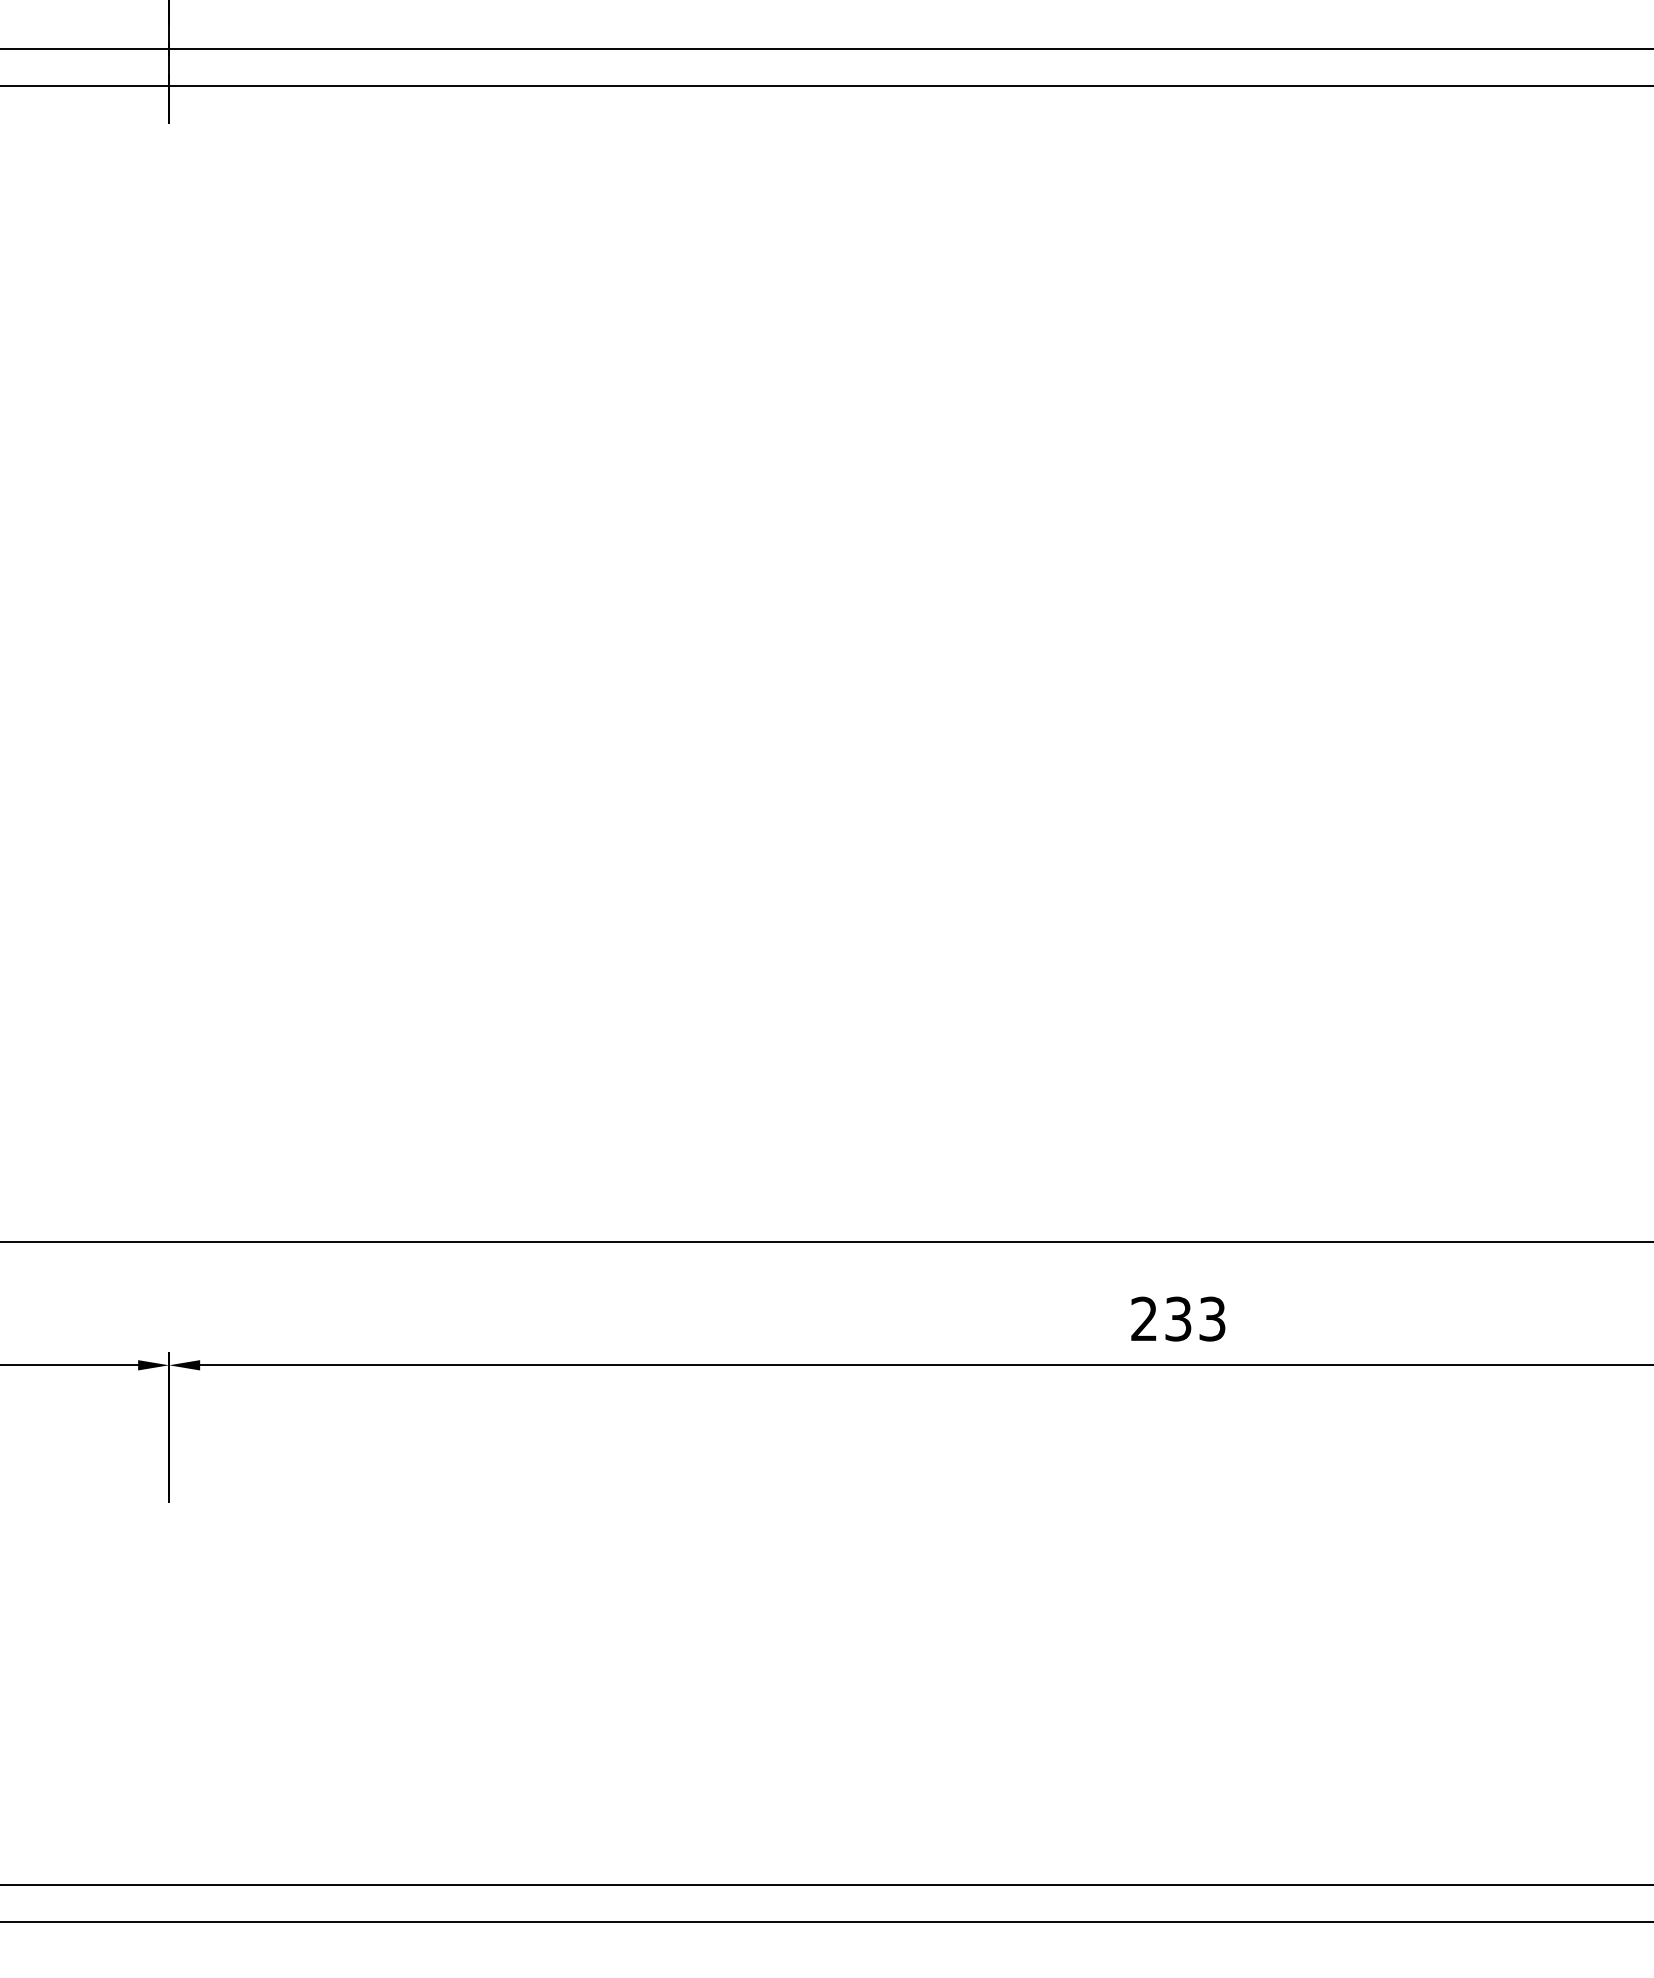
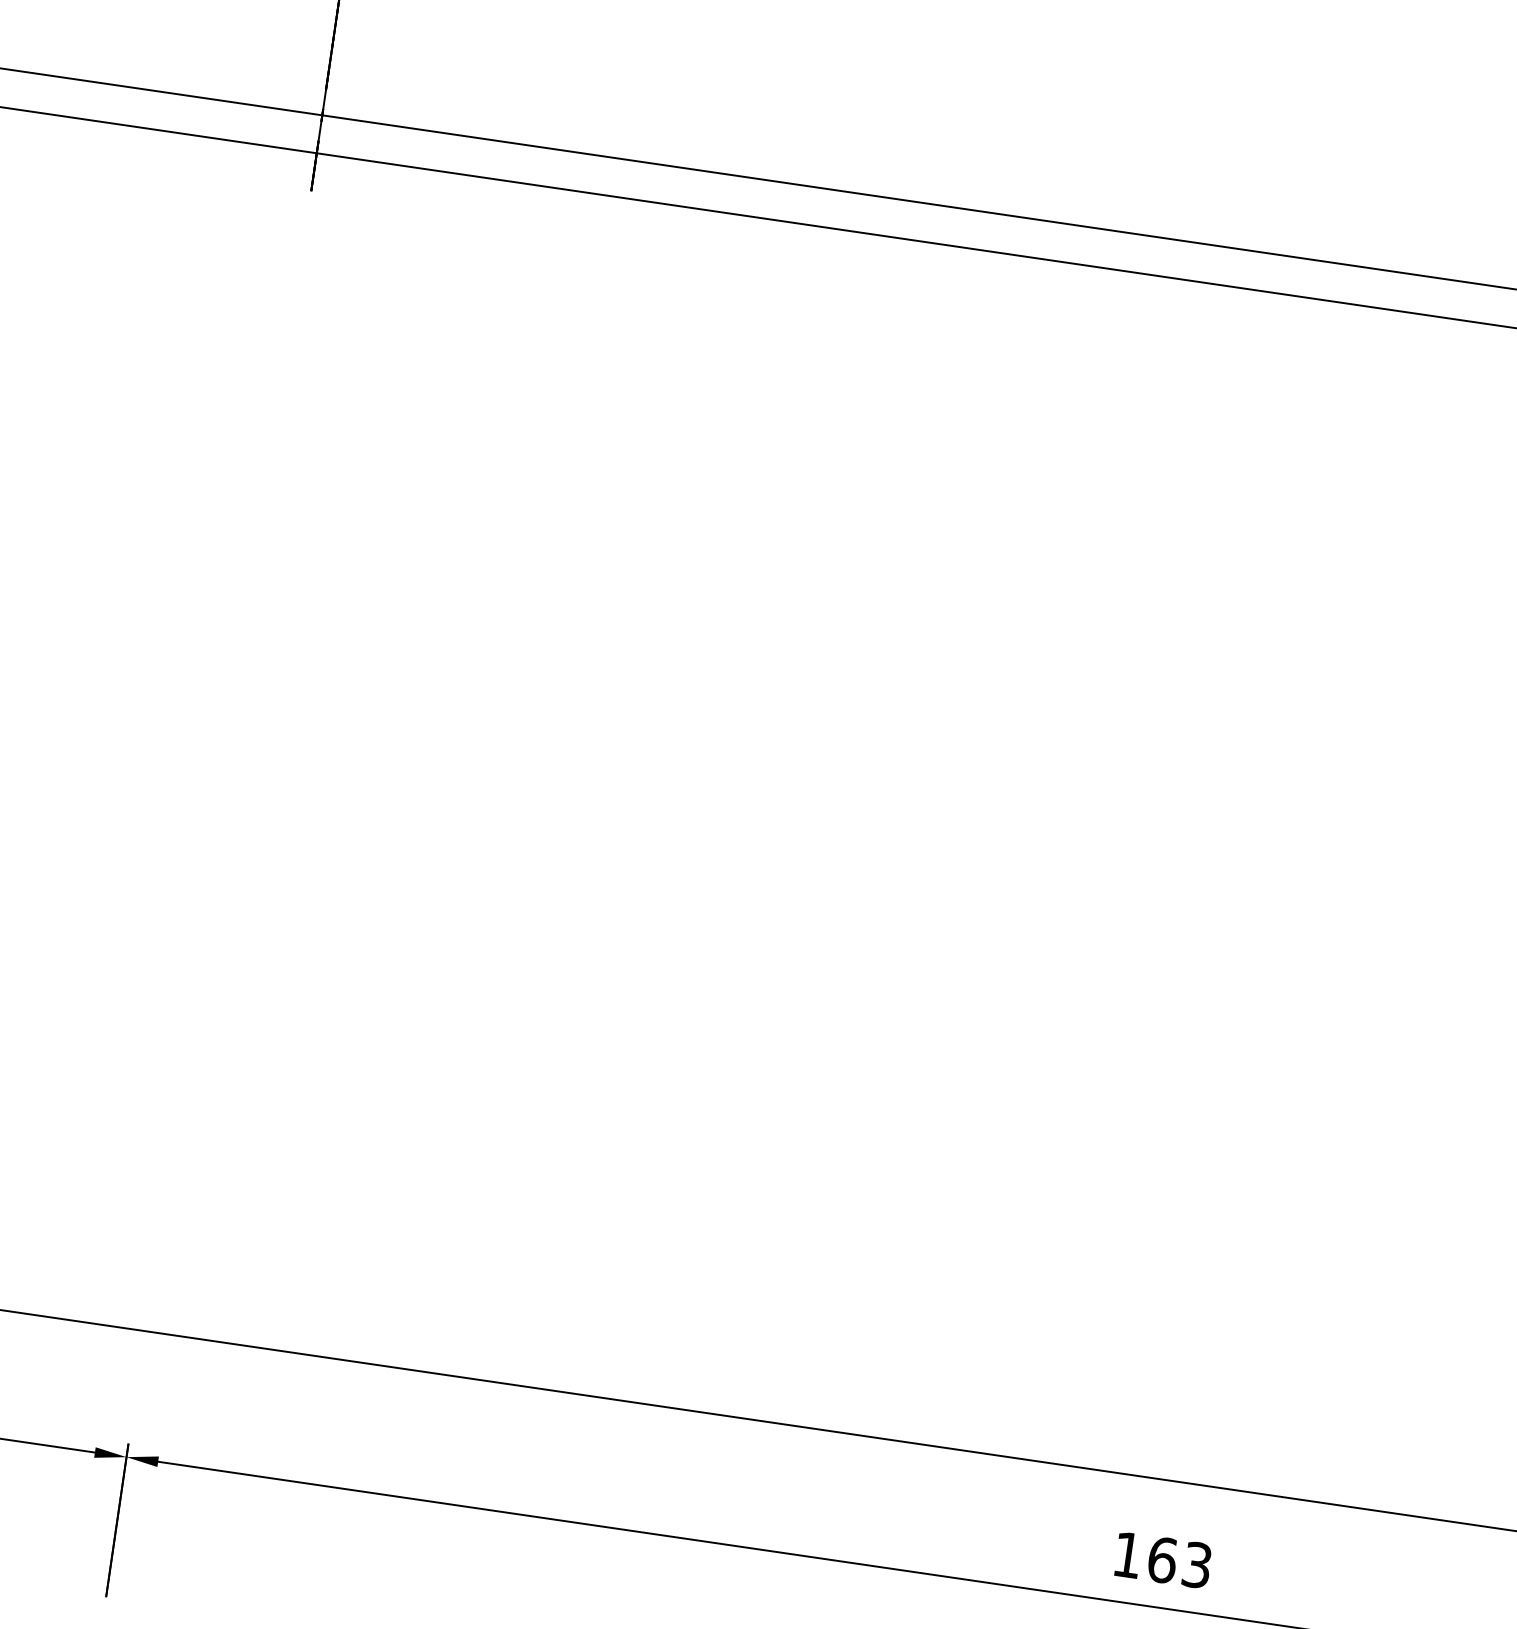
text: (1161, 1318) -> (1145, 1557), 233 -> 163

